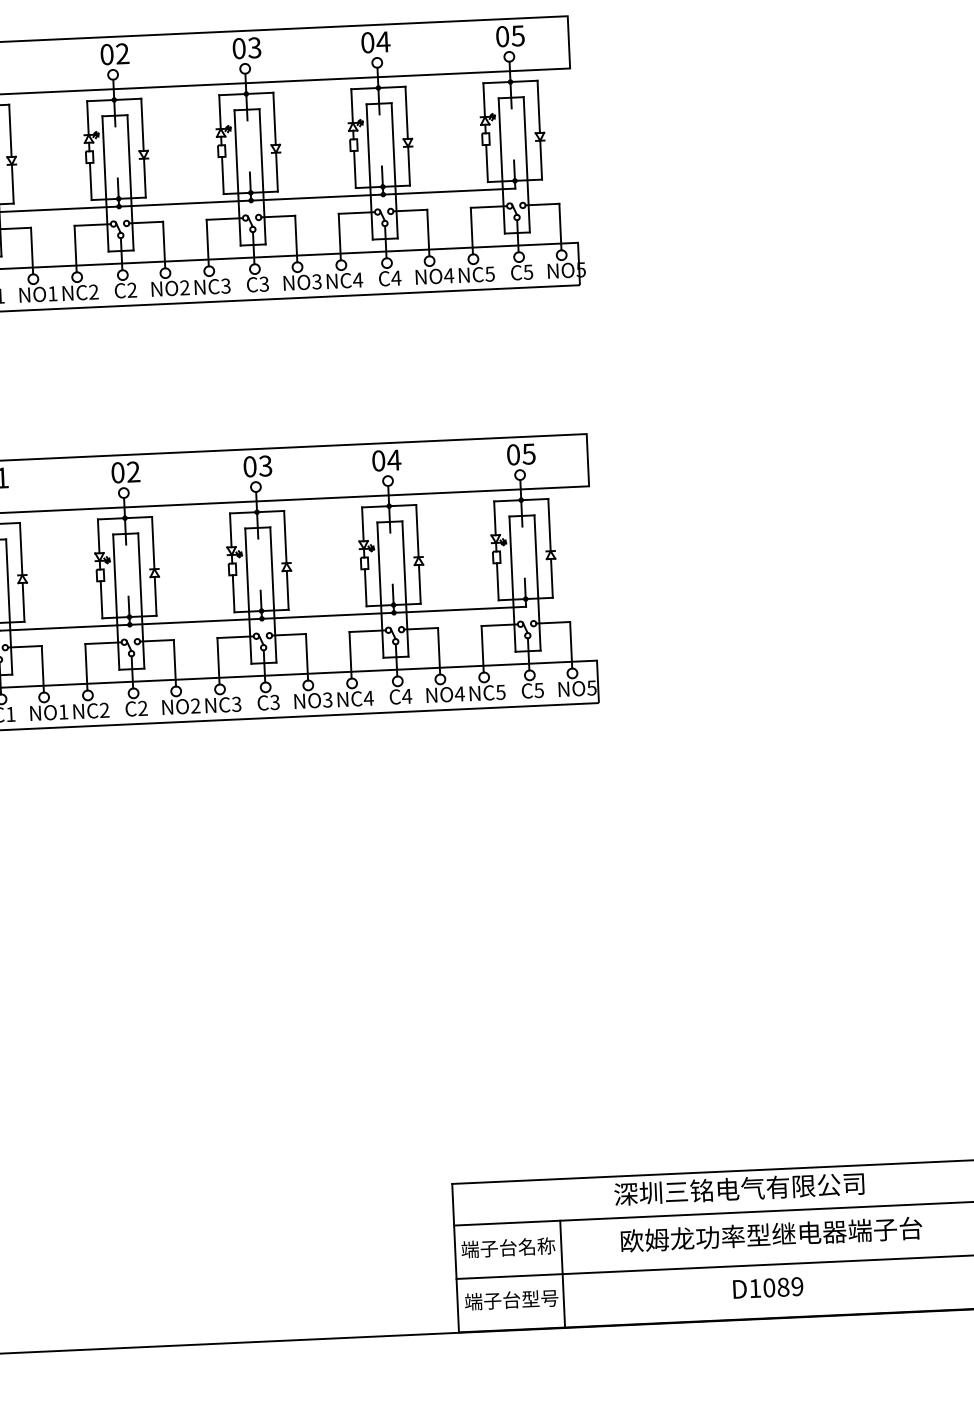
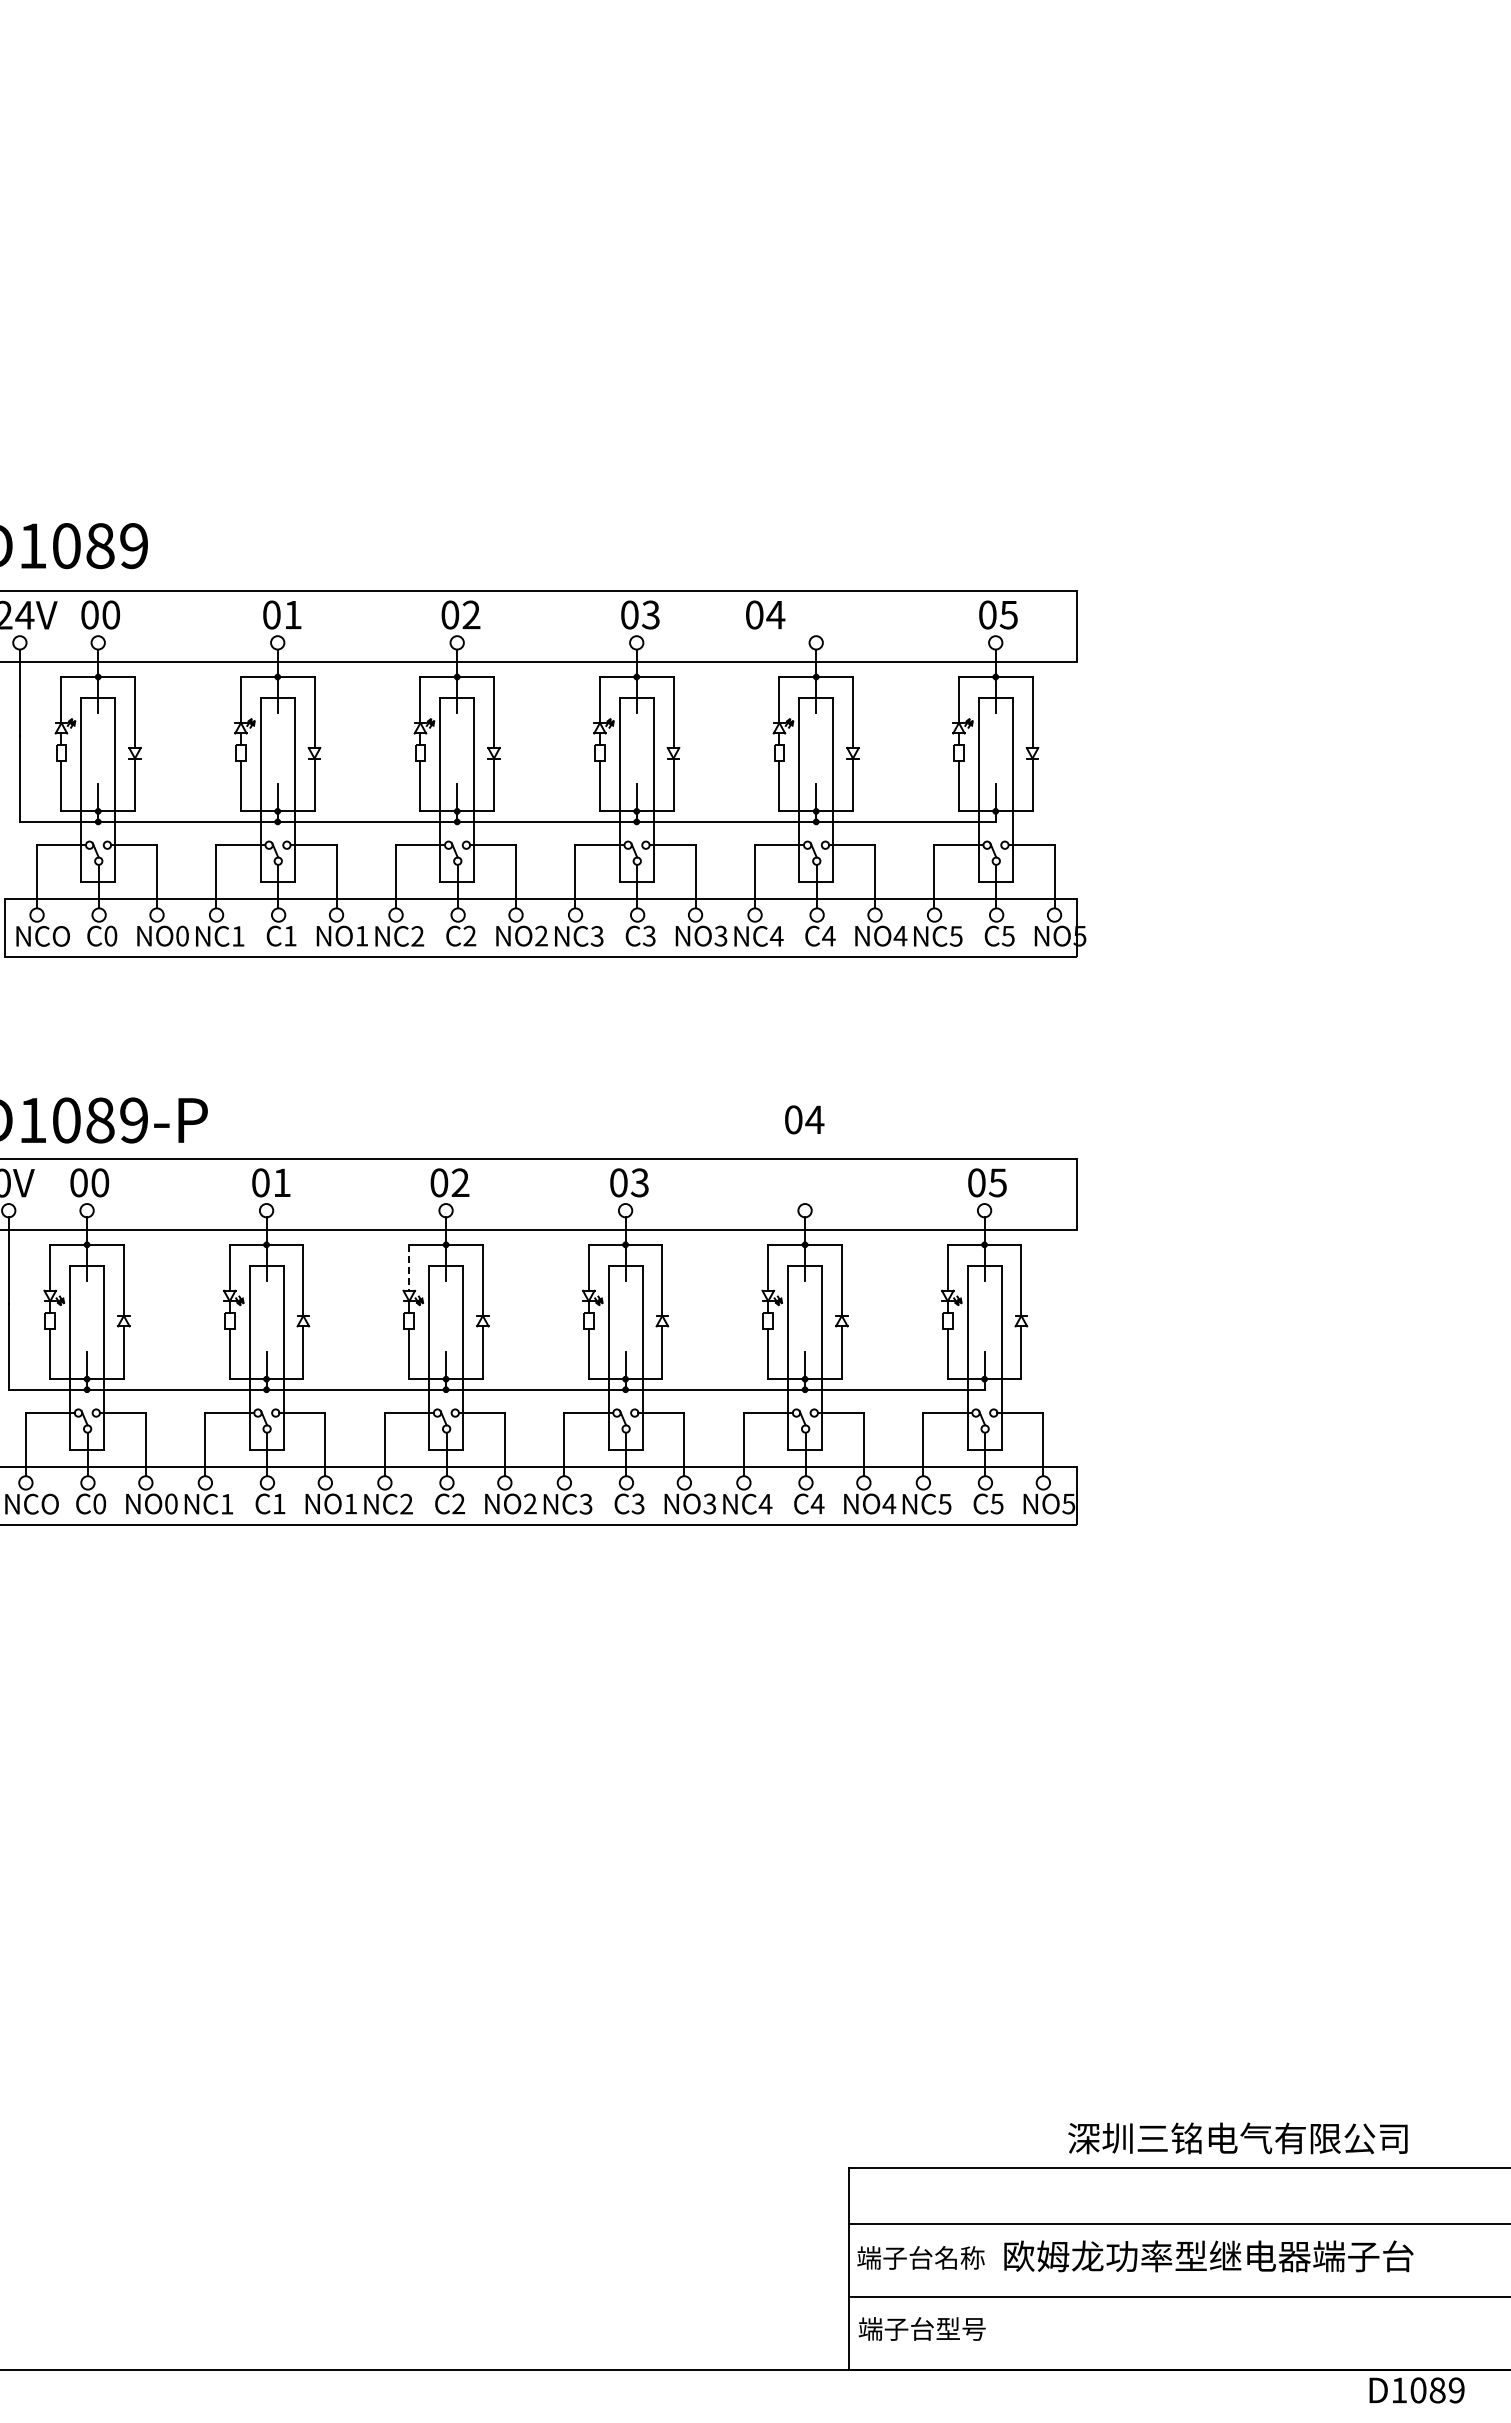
text: (375, 42) -> (765, 614), moved
text: (386, 460) -> (804, 1119), moved
line: (98, 536) -> (409, 1267), solid -> dashed
text: (739, 1189) -> (1237, 2138), moved
text: (771, 1234) -> (1208, 2256), moved
line: (562, 1273) -> (993, 2296), removed
text: (767, 1288) -> (1416, 2390), moved

